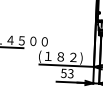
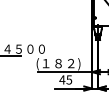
text: (67, 73) -> (65, 79), 53 -> 45

